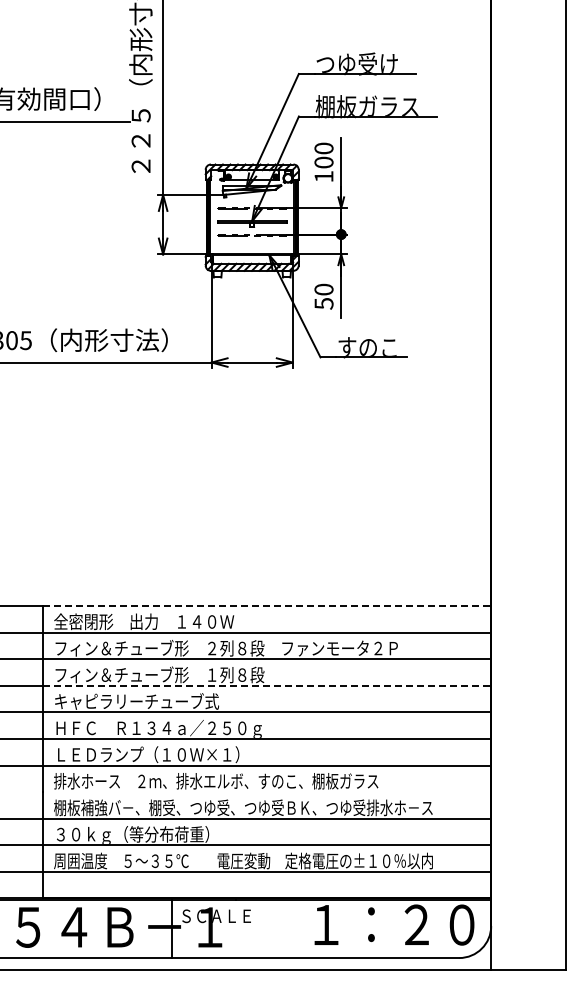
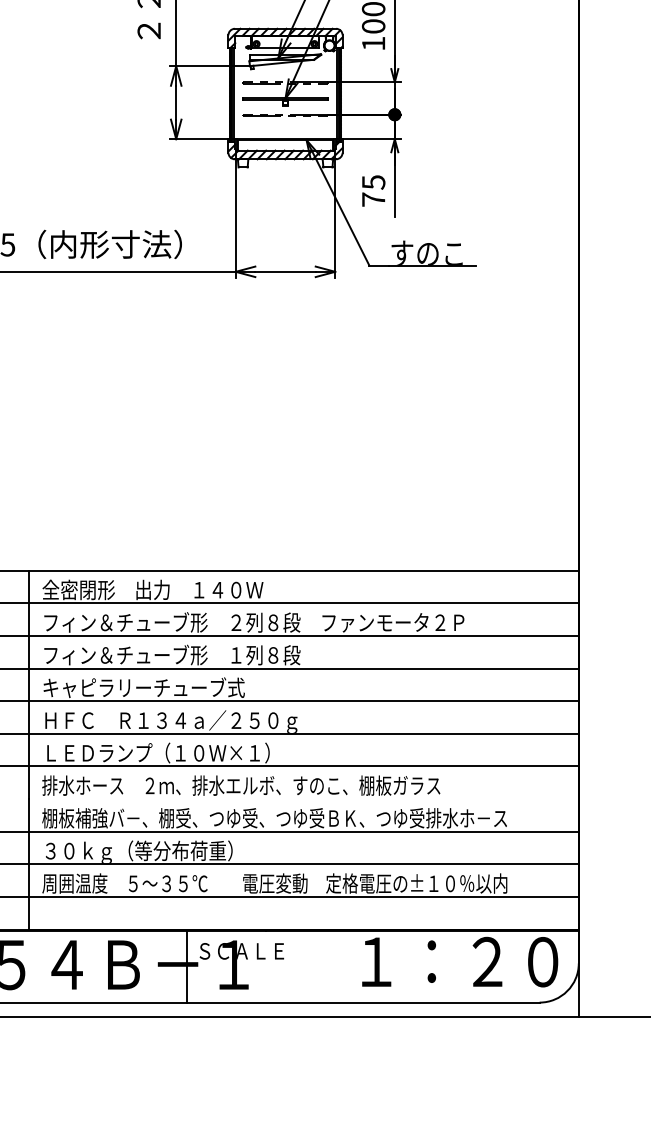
text: (323, 296) -> (373, 190), 50 -> 75
line: (267, 606) -> (304, 571), dashed -> solid
line: (267, 685) -> (304, 668), dashed -> solid

